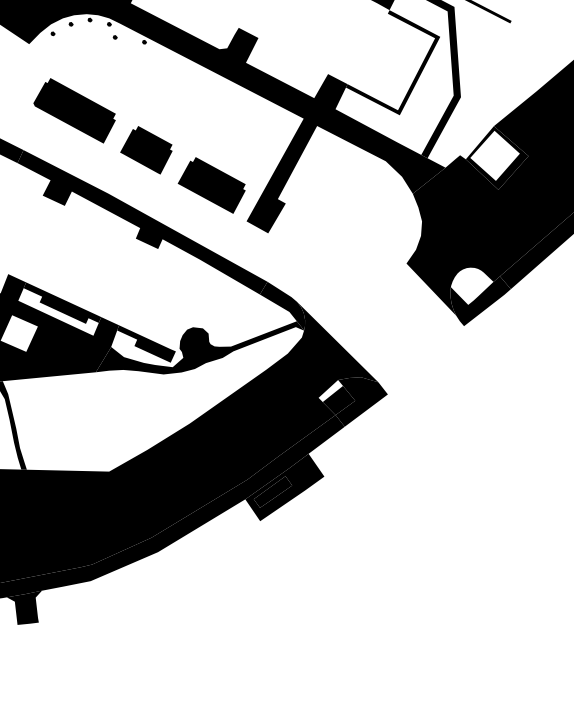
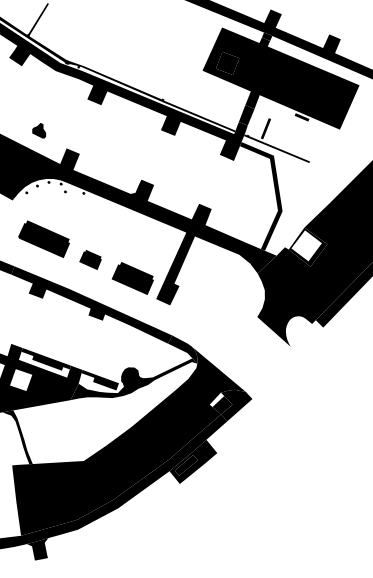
fill: (392, 62) -> (238, 193), removed
part: (146, 149) -> (90, 259), size x0.7
fill: (479, 300) -> (304, 336), removed

